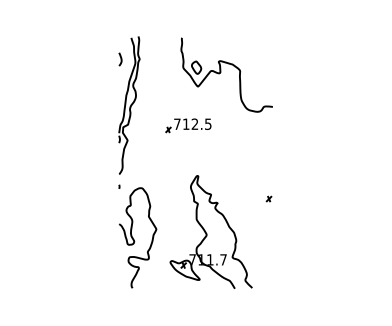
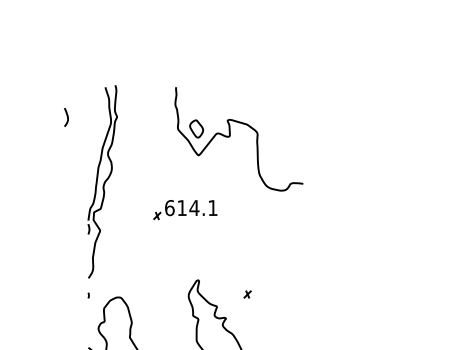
curve: (120, 59) -> (66, 117), moved
text: (192, 123) -> (190, 206), 712.5 -> 614.1
part: (268, 198) -> (246, 293), moved

